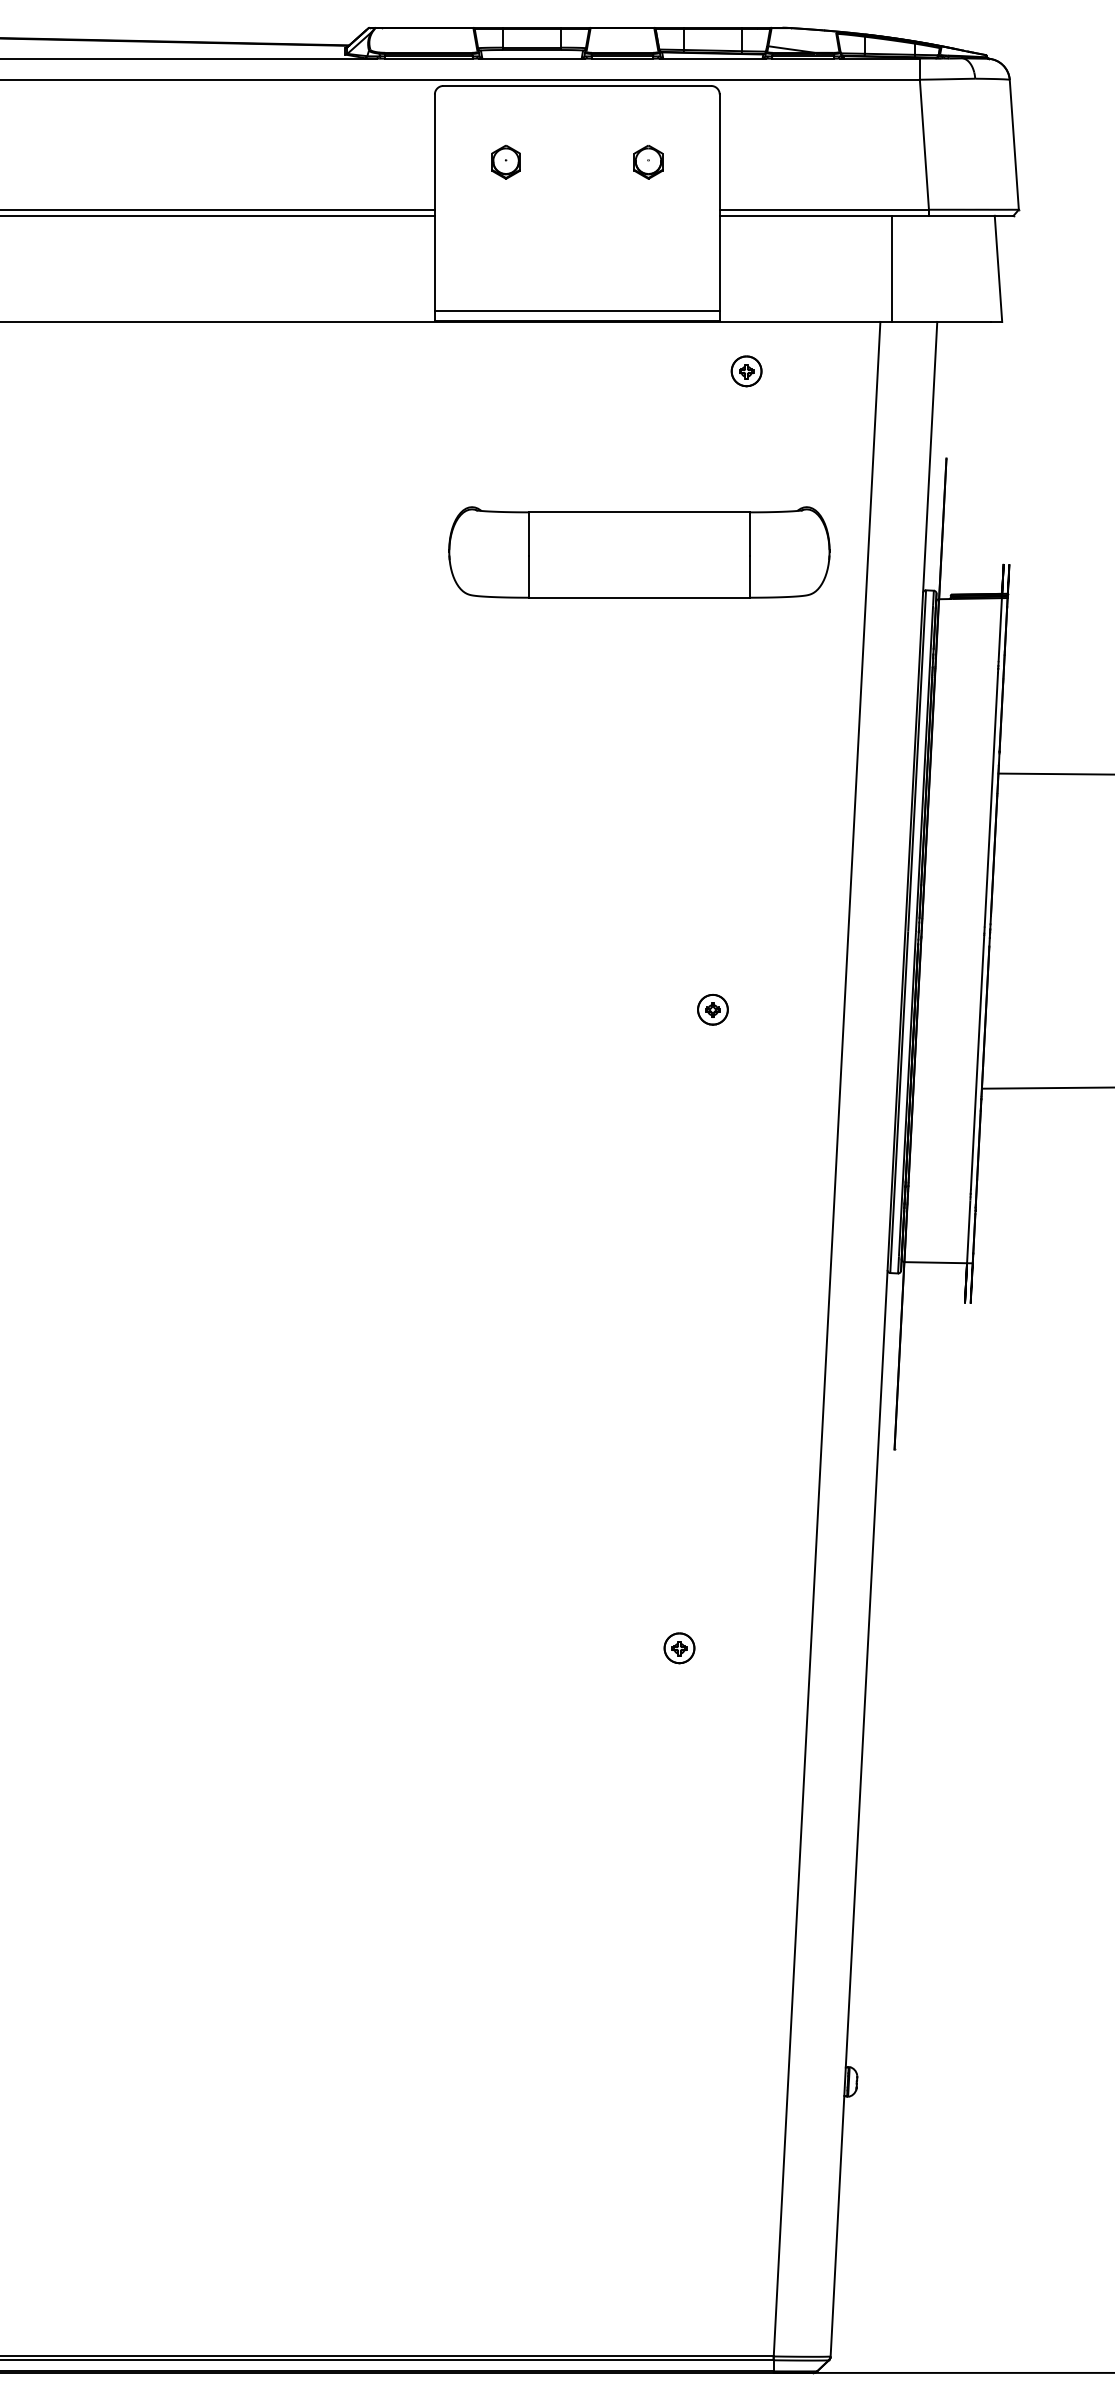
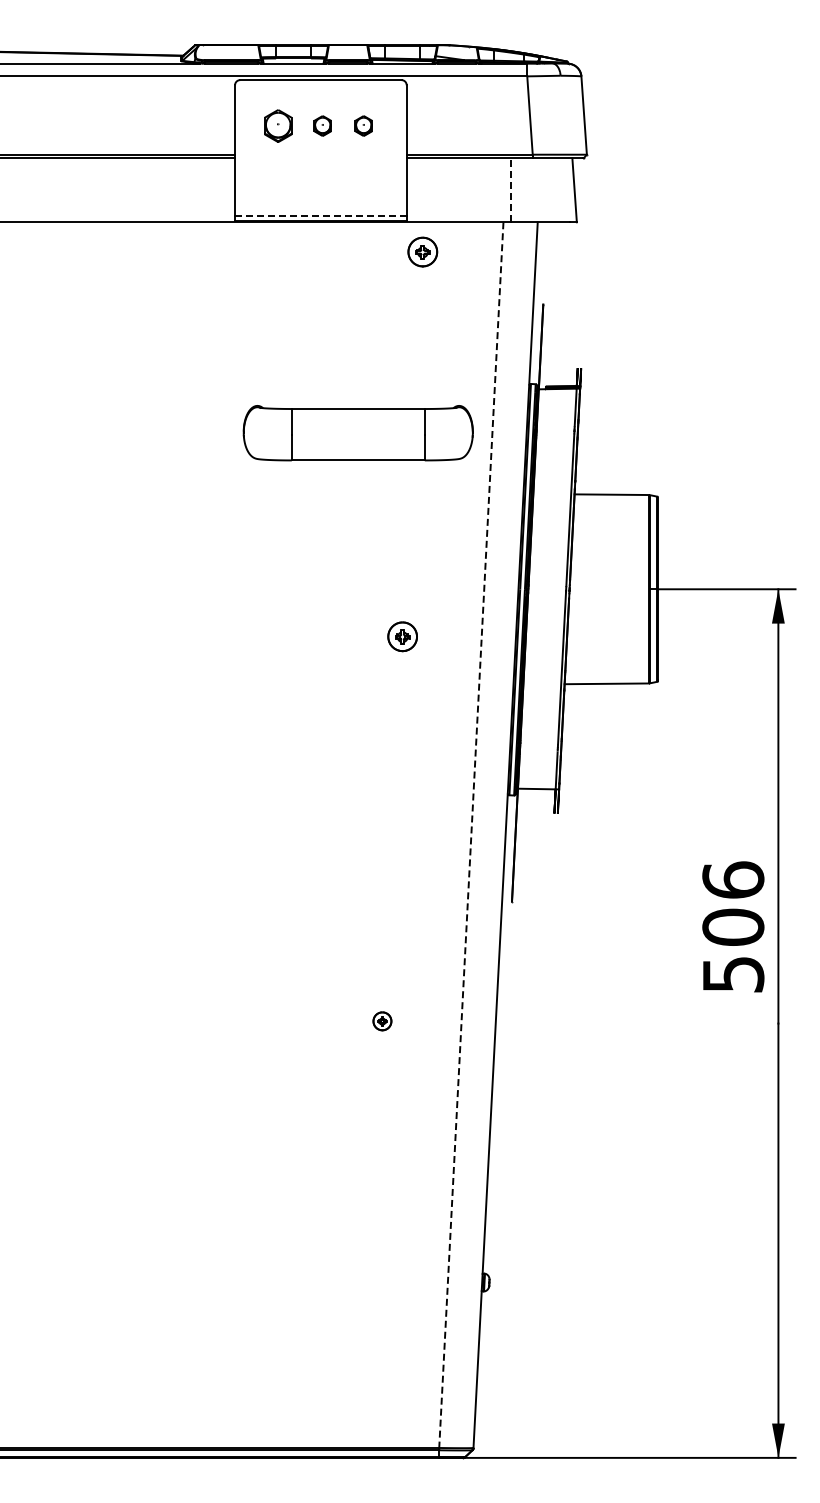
part: (505, 161) -> (277, 125), size x1.6
part: (579, 161) -> (322, 125), added
line: (892, 269) -> (510, 190), solid -> dashed
line: (576, 310) -> (320, 215), solid -> dashed
part: (745, 370) -> (422, 251), size x1.6
part: (638, 553) -> (357, 433), moved
part: (712, 1009) -> (402, 636), size x1.6
line: (827, 1339) -> (471, 835), solid -> dashed

